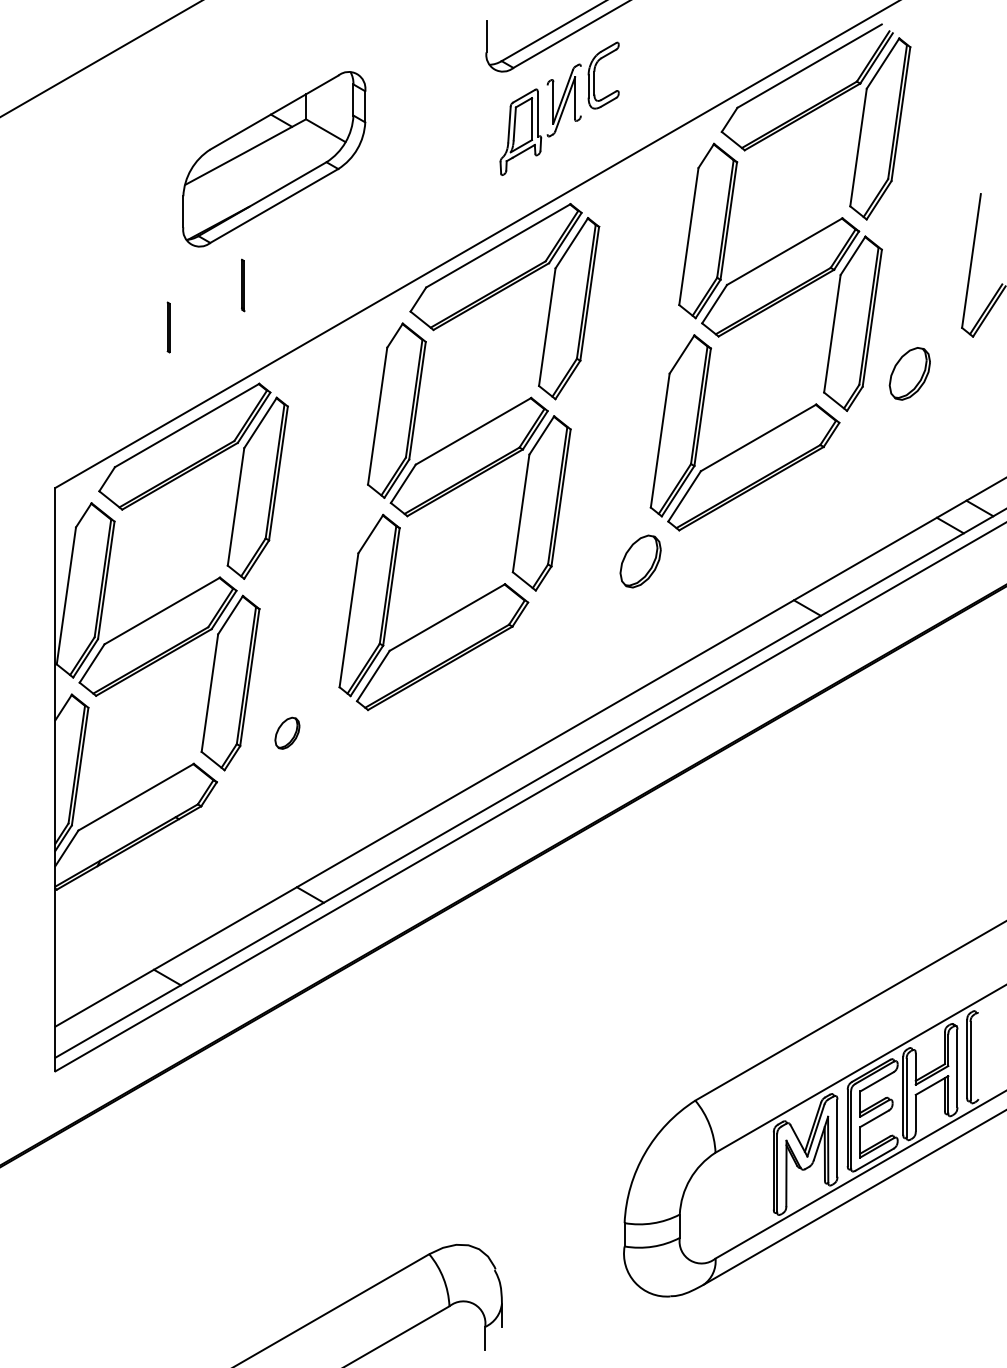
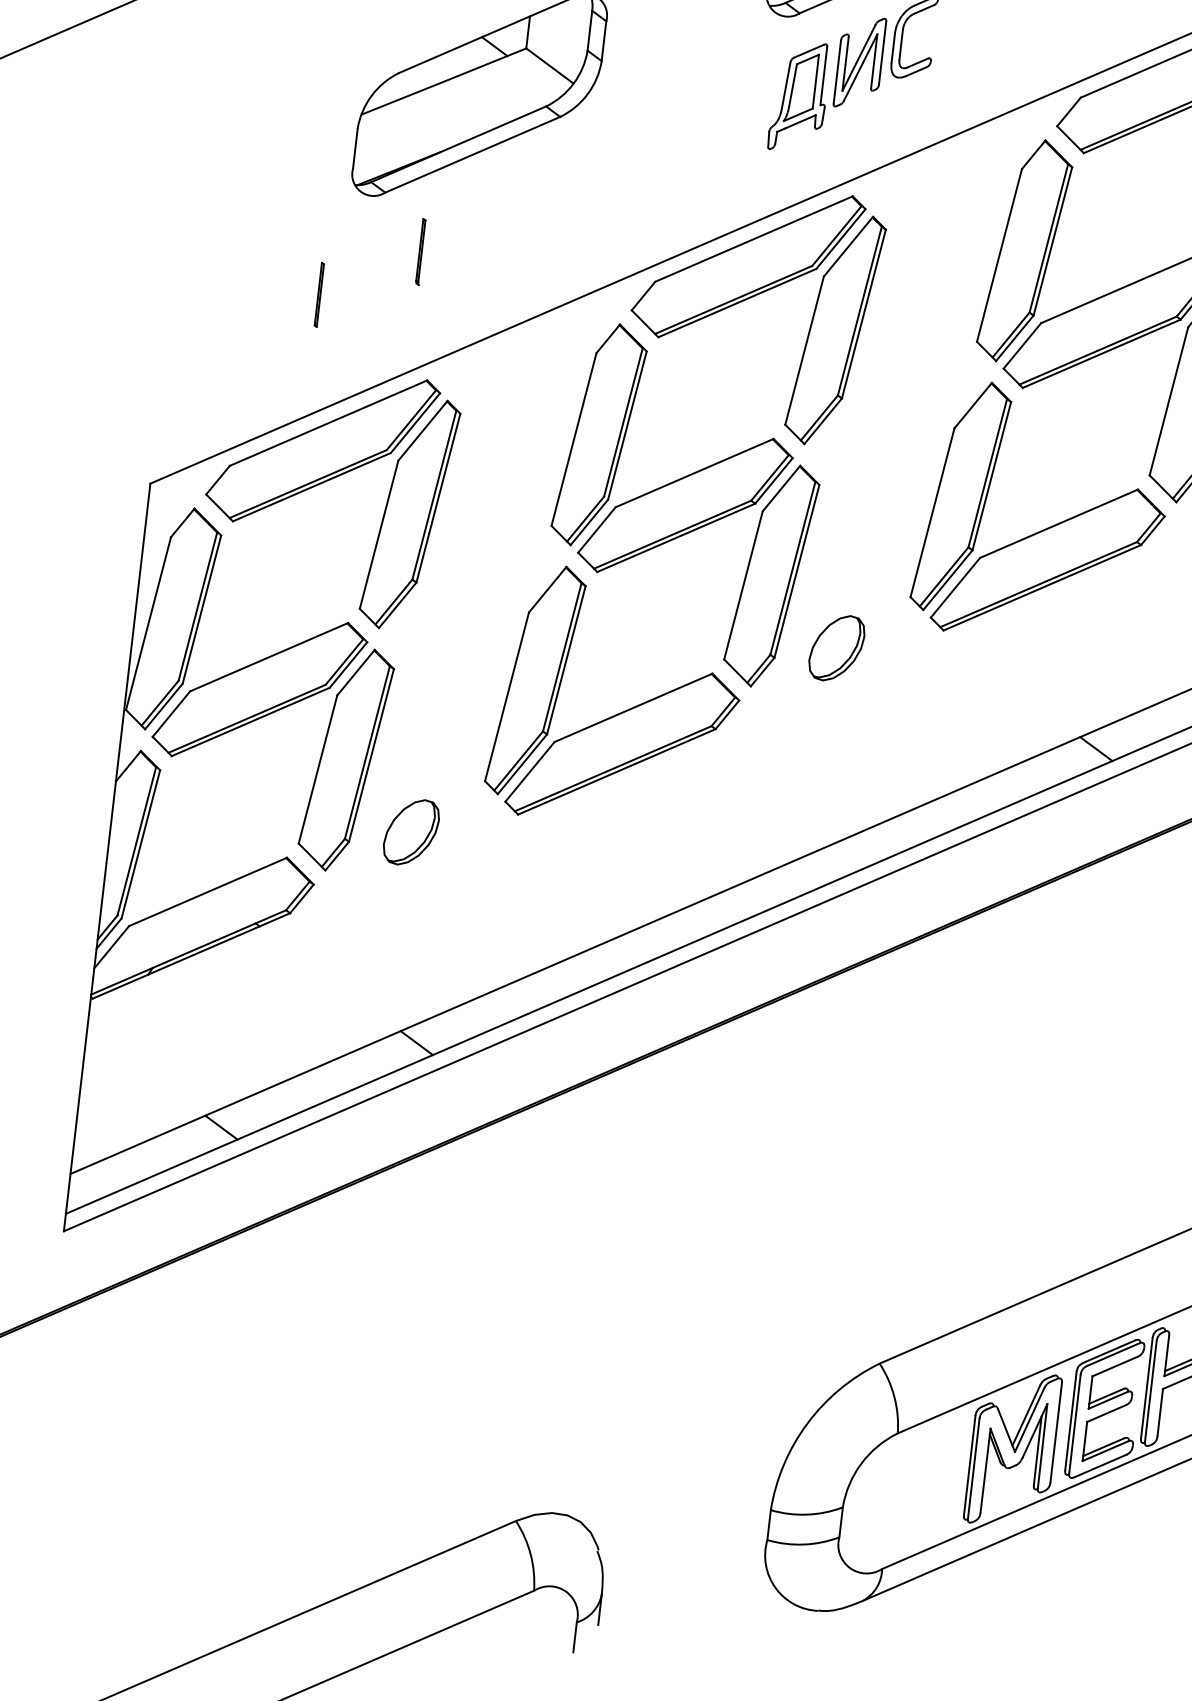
line: (580, 90) -> (882, 52), added
line: (547, 109) -> (837, 71), added
part: (640, 561) -> (836, 648), moved
part: (287, 733) -> (411, 832), size x1.67

